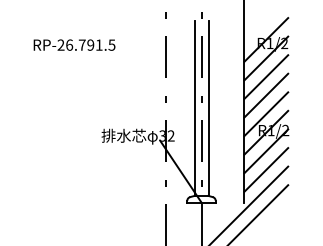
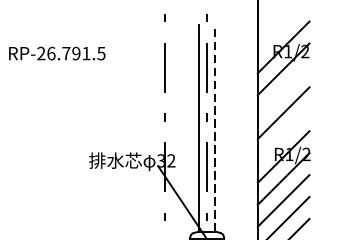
line: (266, 76) -> (283, 90), removed
line: (208, 108) -> (215, 128), solid -> dashed
line: (266, 114) -> (283, 135), removed

